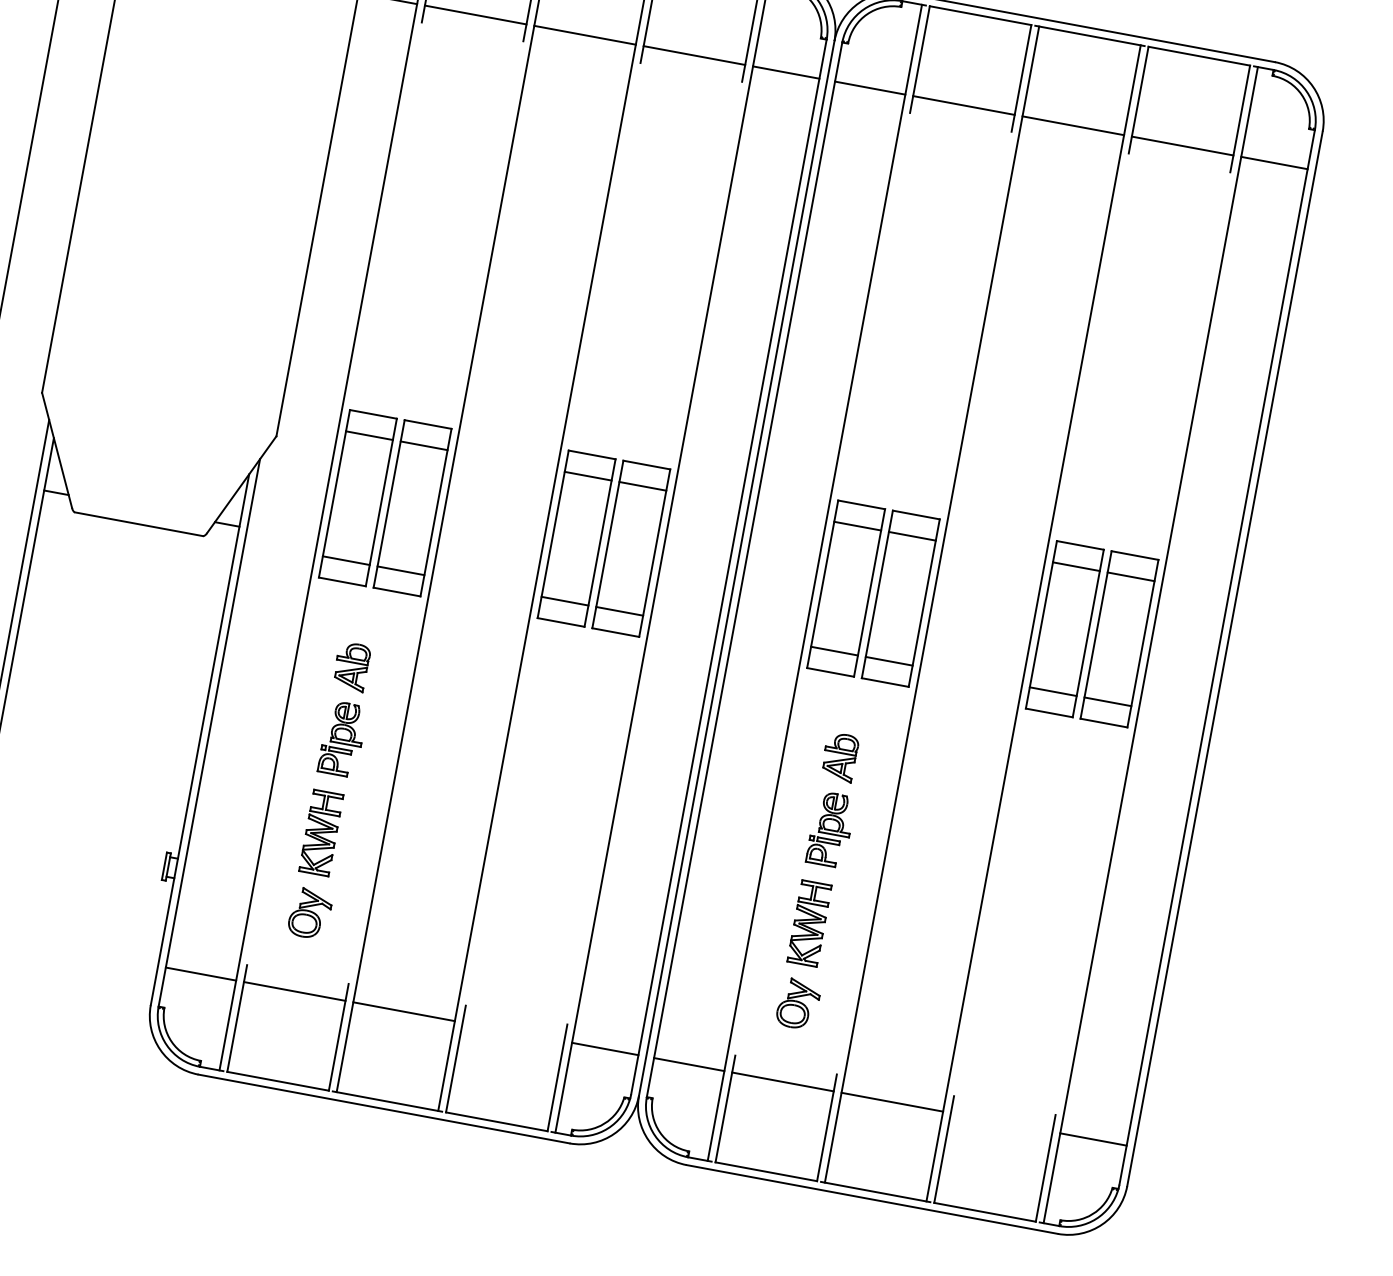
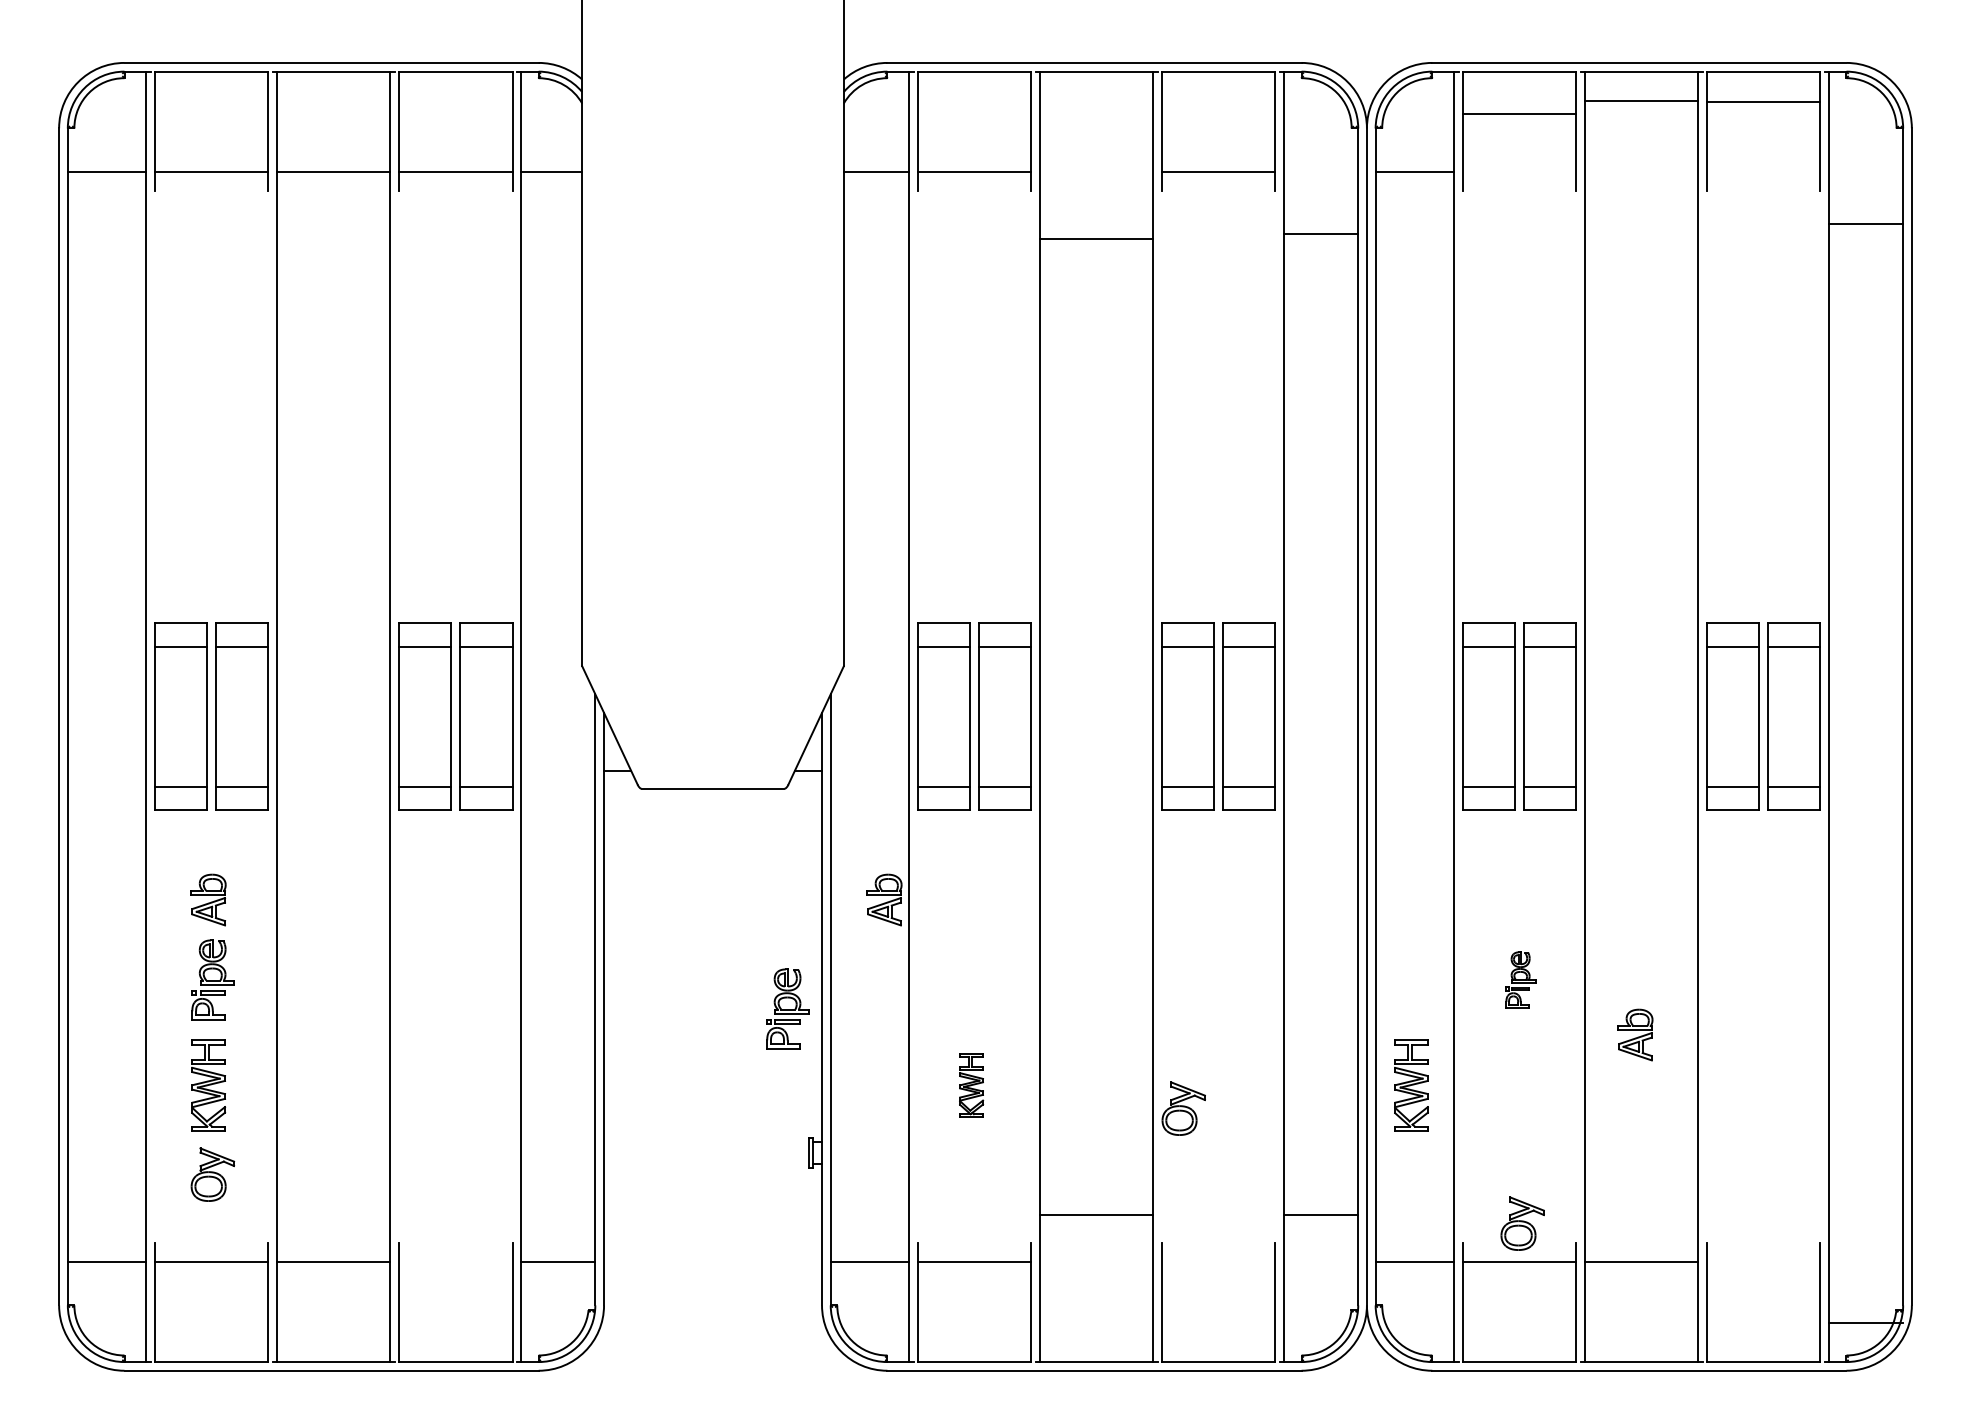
line: (585, 34) -> (1096, 238), moved
line: (786, 72) -> (1321, 233), moved
line: (964, 105) -> (1519, 113), moved
line: (1073, 125) -> (1641, 100), moved
line: (1182, 145) -> (1763, 101), moved
line: (1274, 162) -> (1866, 223), moved
part: (352, 666) -> (884, 899), moved
part: (342, 738) -> (787, 1008), moved
part: (840, 756) -> (1635, 1034), moved
part: (830, 829) -> (1520, 979), size x0.7
part: (321, 833) -> (971, 1085), size x0.7
part: (310, 913) -> (1183, 1108), moved
part: (809, 923) -> (1411, 1085), moved
part: (798, 1003) -> (1522, 1223), moved
line: (404, 1011) -> (1096, 1214), moved
line: (605, 1048) -> (1321, 1214), moved
line: (1093, 1139) -> (1866, 1322), moved

